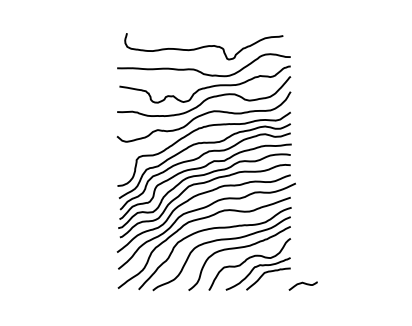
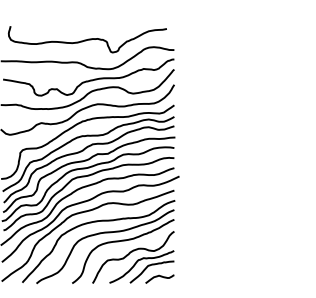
curve: (302, 283) -> (159, 276), moved

